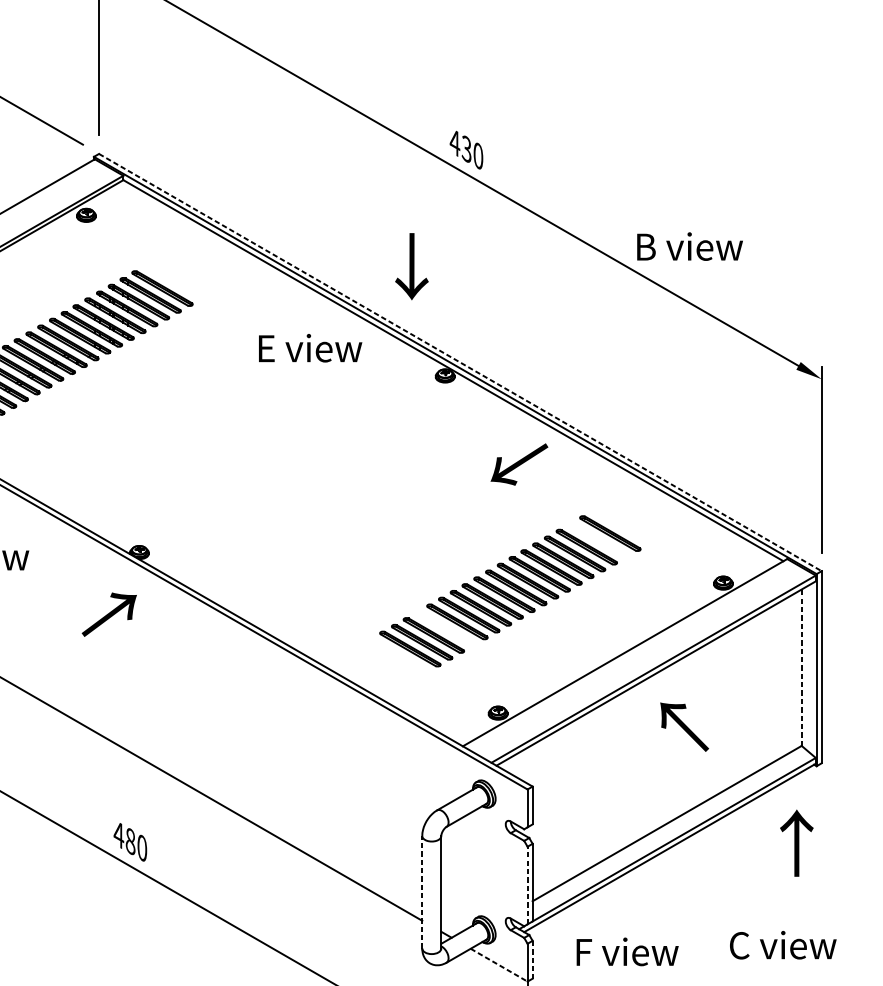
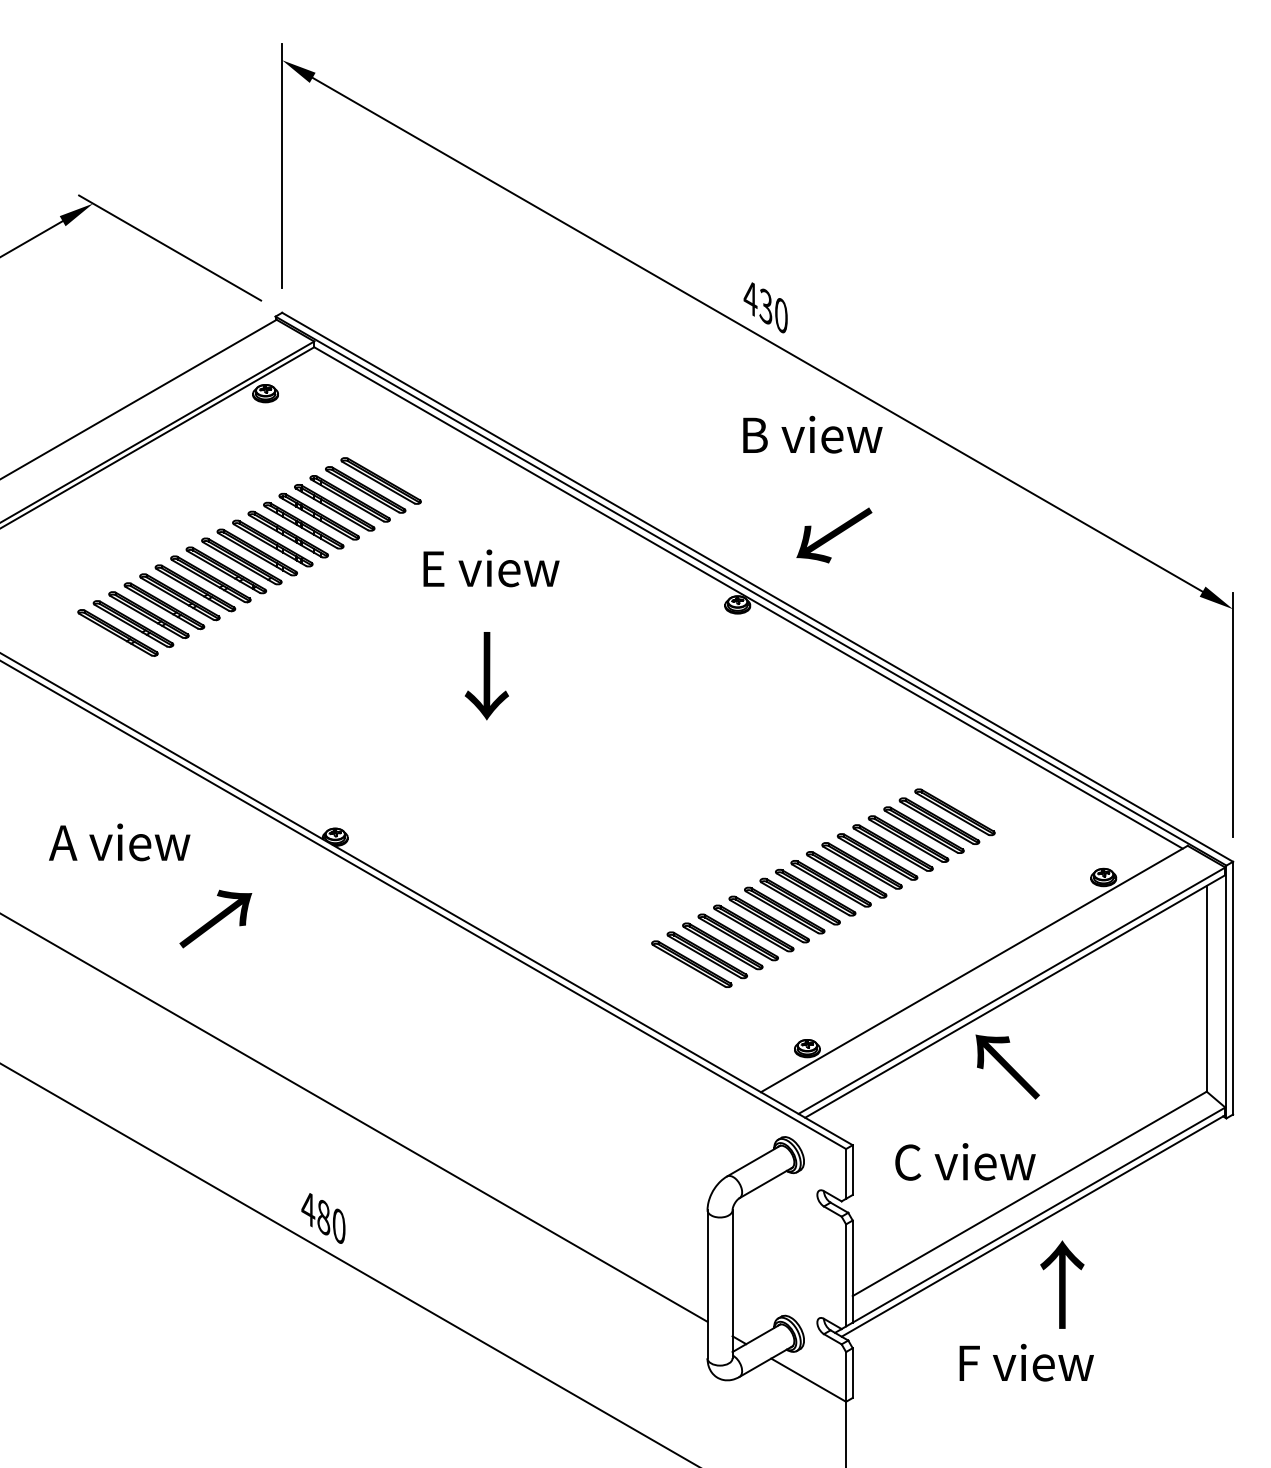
text: (689, 246) -> (812, 434), moved
text: (411, 266) -> (486, 676), moved
part: (173, 281) -> (380, 480), added
text: (310, 348) -> (491, 568), moved
line: (460, 362) -> (757, 587), dashed -> solid
text: (519, 464) -> (834, 535), moved
part: (598, 539) -> (939, 820), added
text: (109, 614) -> (215, 918), moved
part: (445, 628) -> (737, 937), added
line: (801, 667) -> (1206, 988), dashed -> solid
text: (684, 726) -> (1007, 1066), moved
text: (796, 843) -> (1062, 1284), moved
line: (527, 884) -> (846, 1274), dashed -> solid
line: (422, 891) -> (707, 1283), dashed -> solid
text: (783, 944) -> (965, 1161), moved
text: (627, 951) -> (1026, 1362), moved
line: (532, 960) -> (852, 1373), dashed -> solid
line: (499, 965) -> (809, 1380), dashed -> solid

